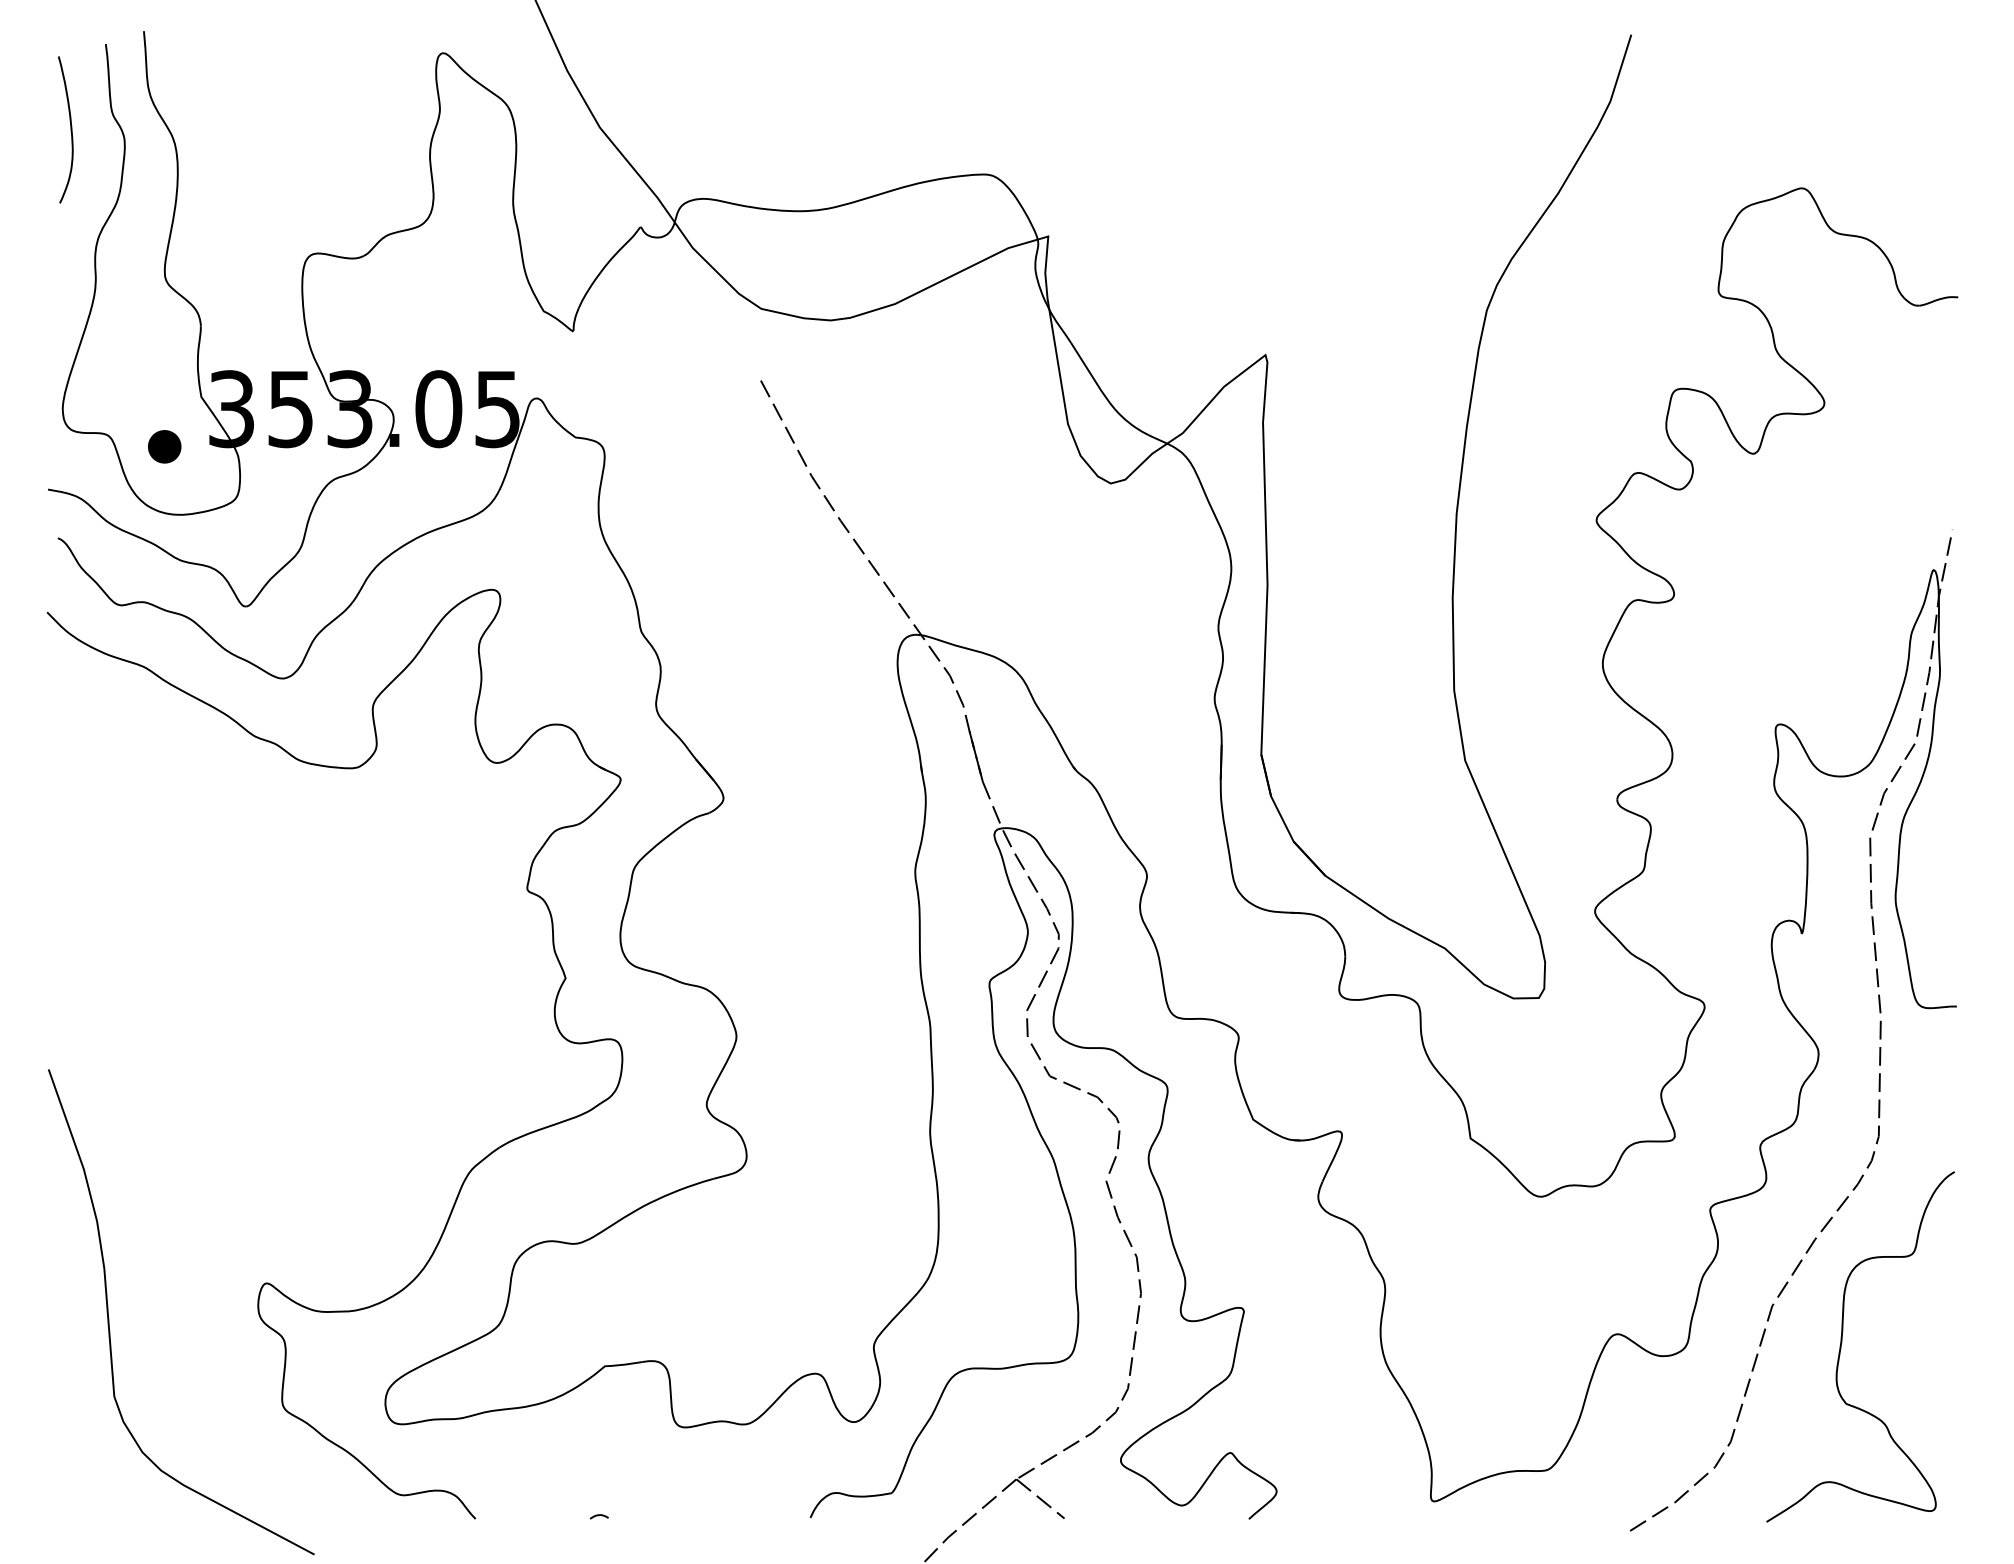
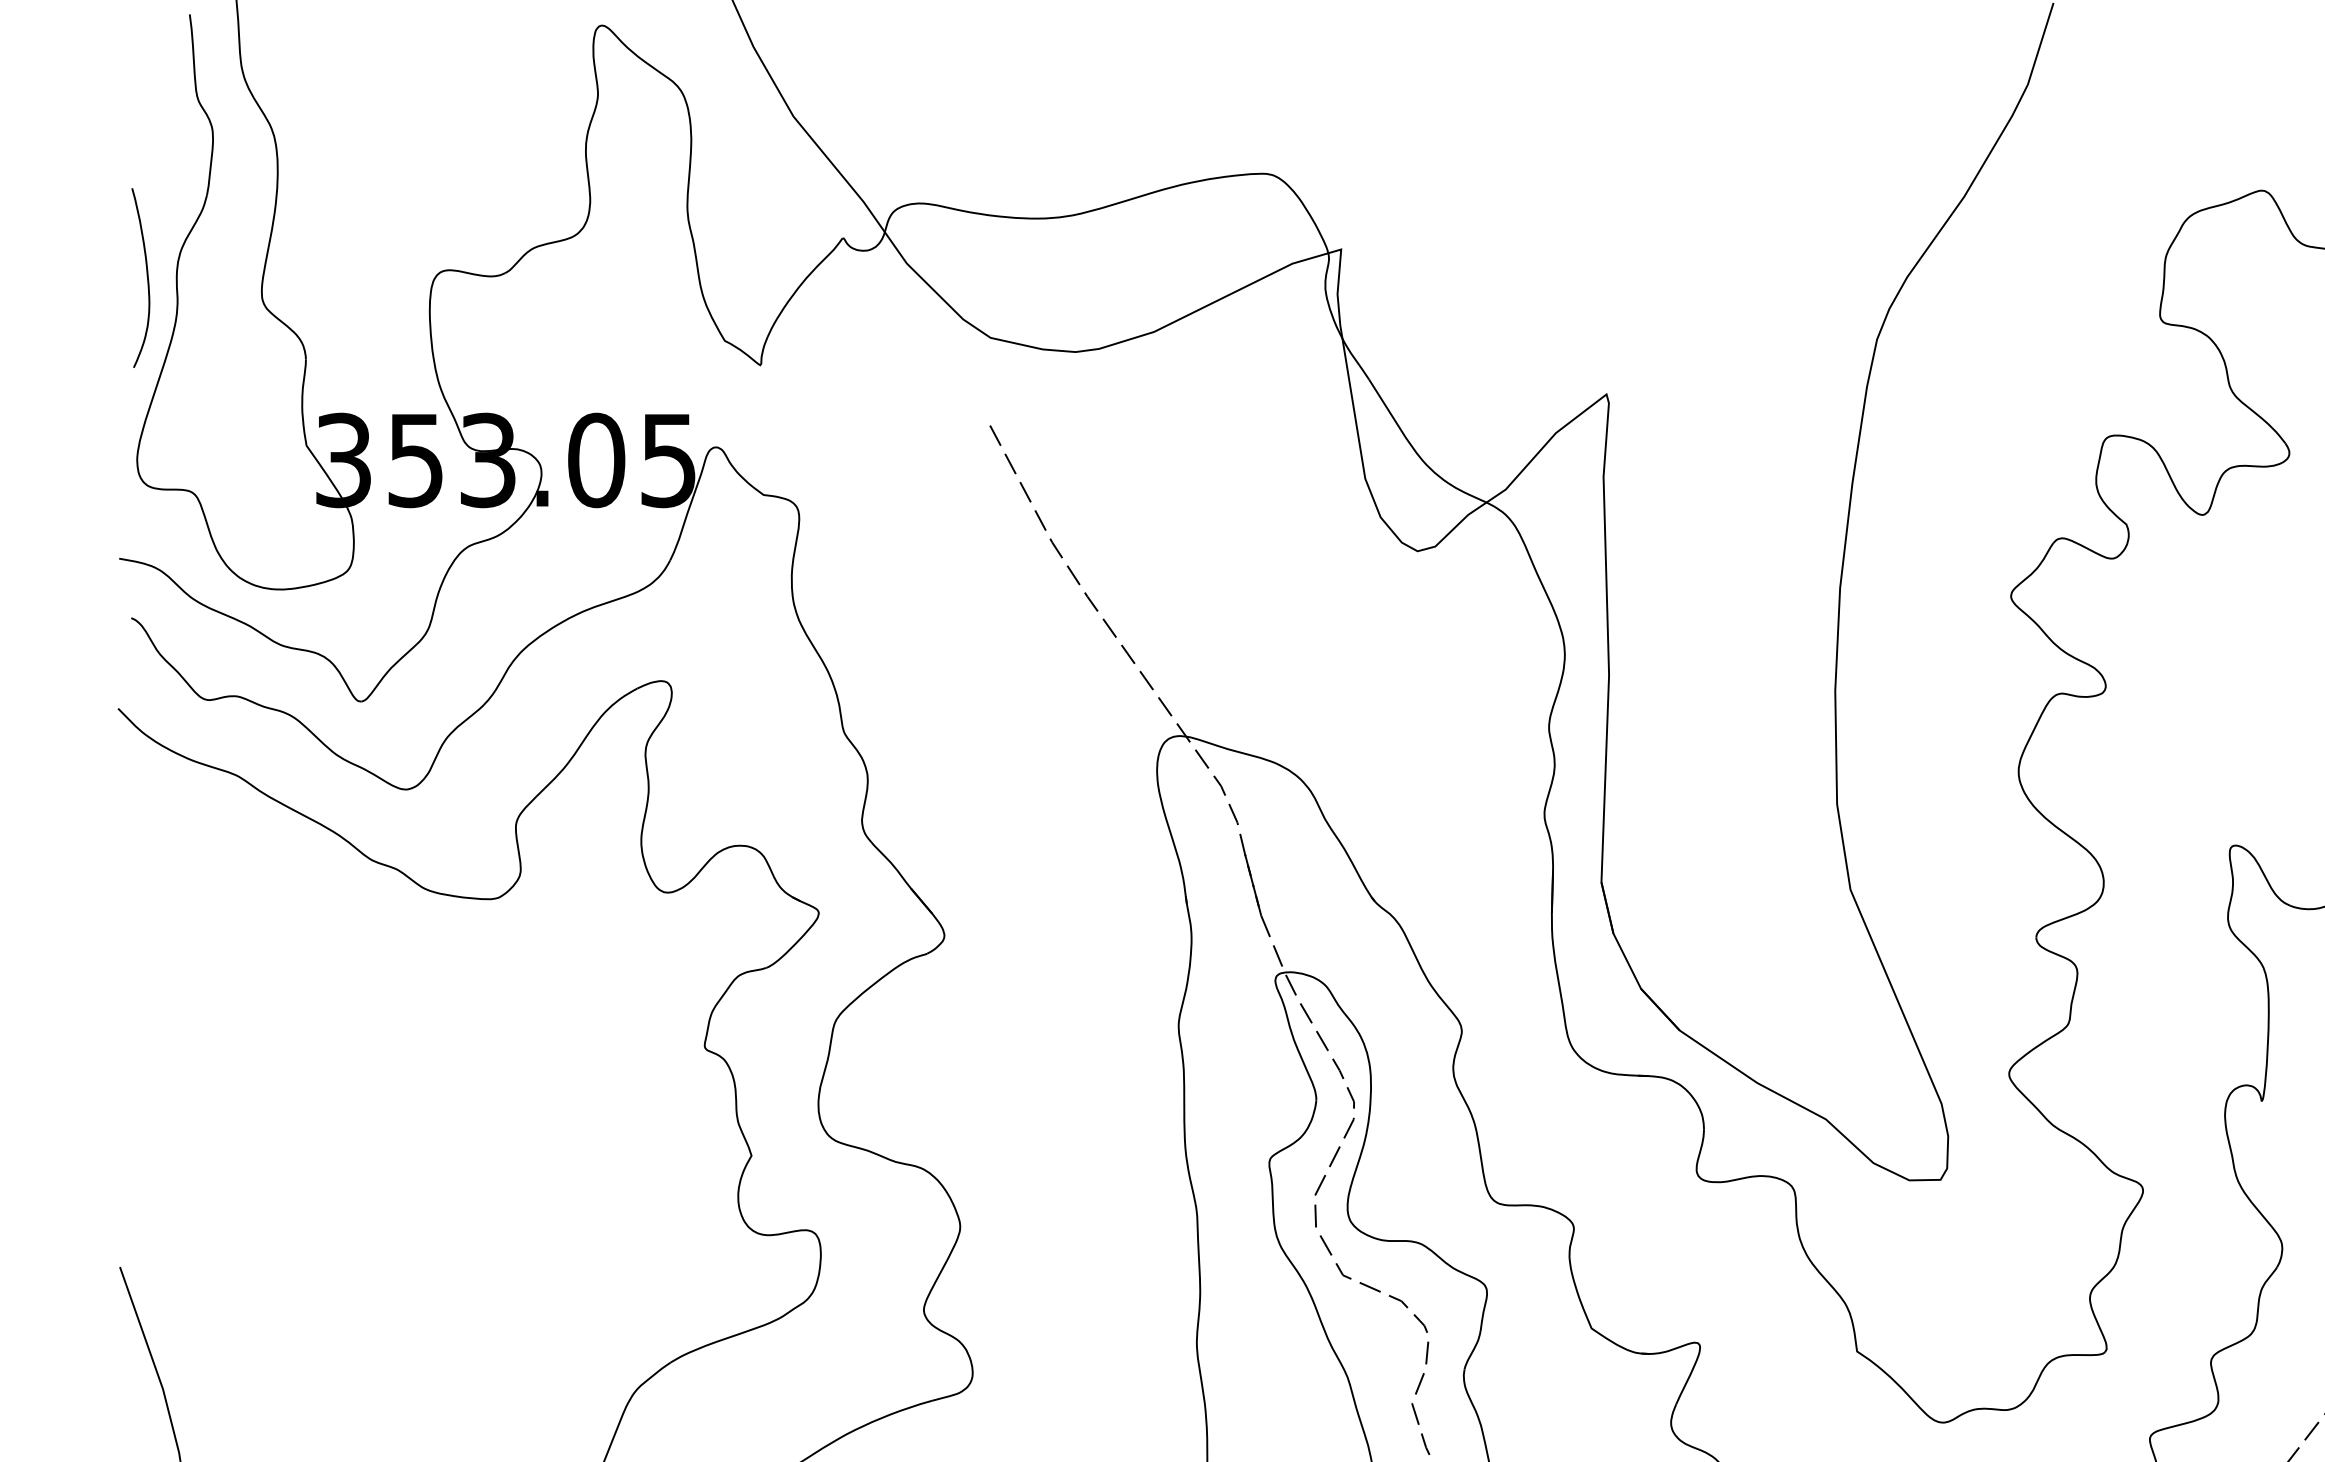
curve: (70, 129) -> (146, 277), moved
part: (164, 446) -> (261, 506), removed

